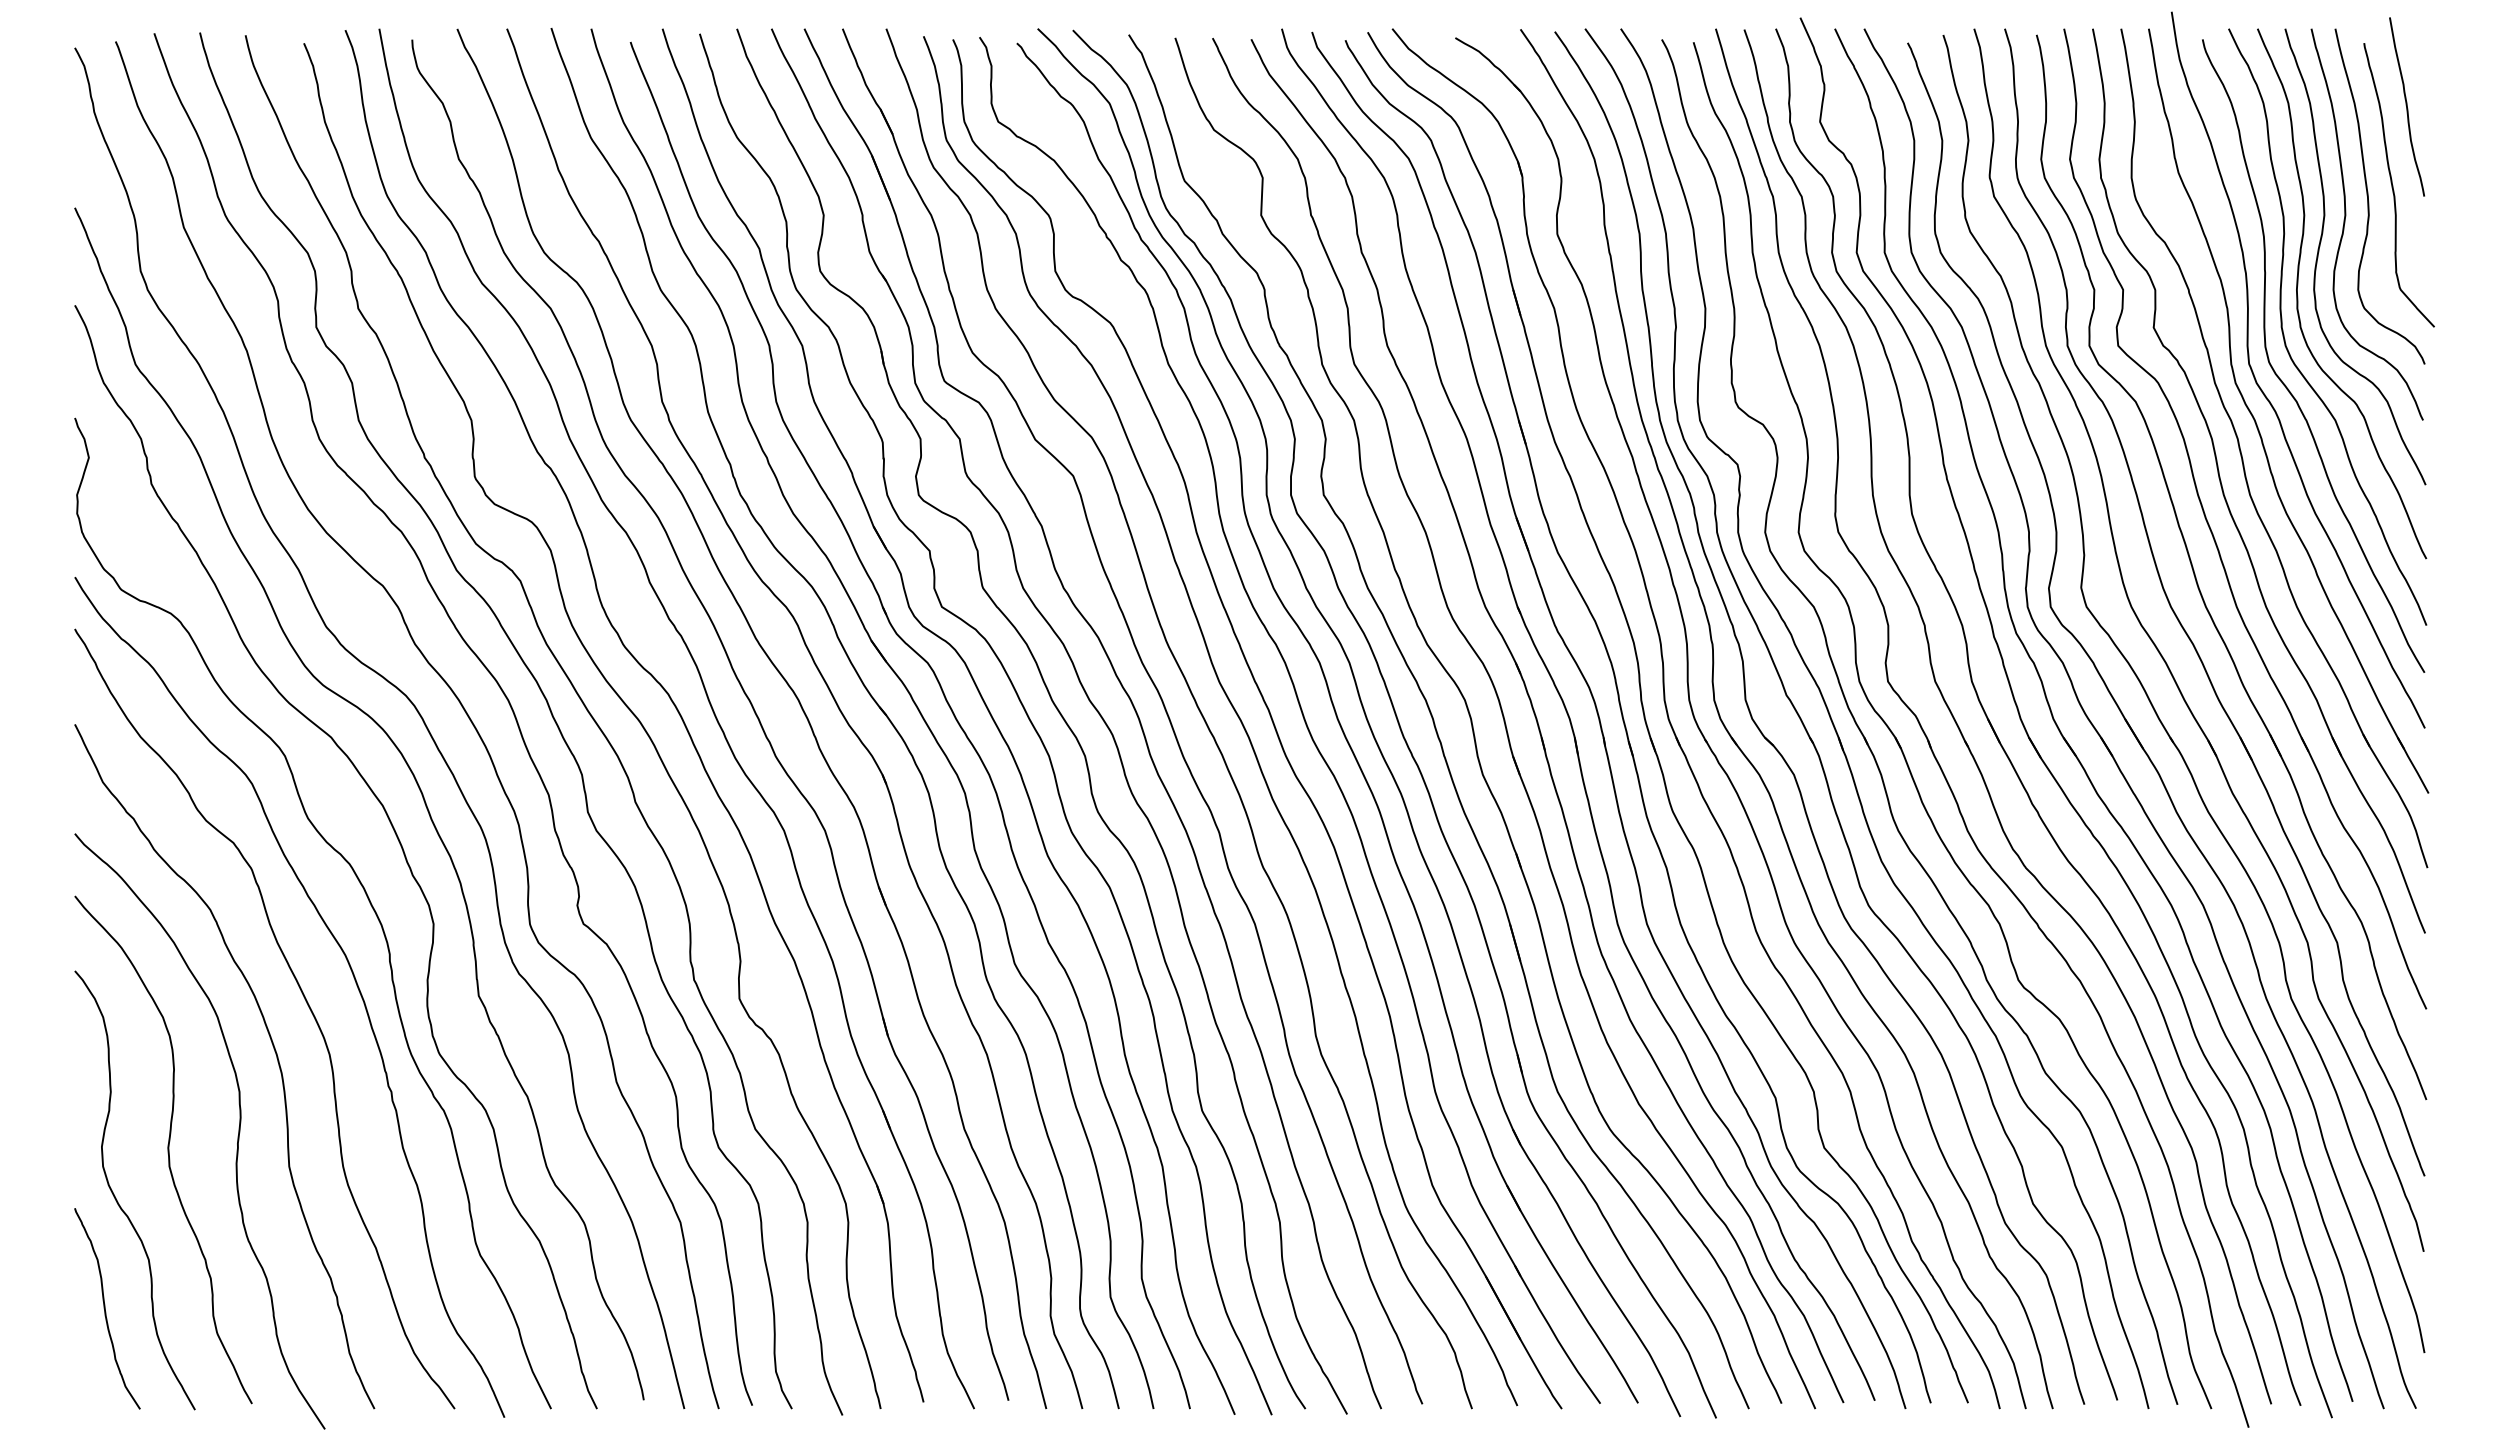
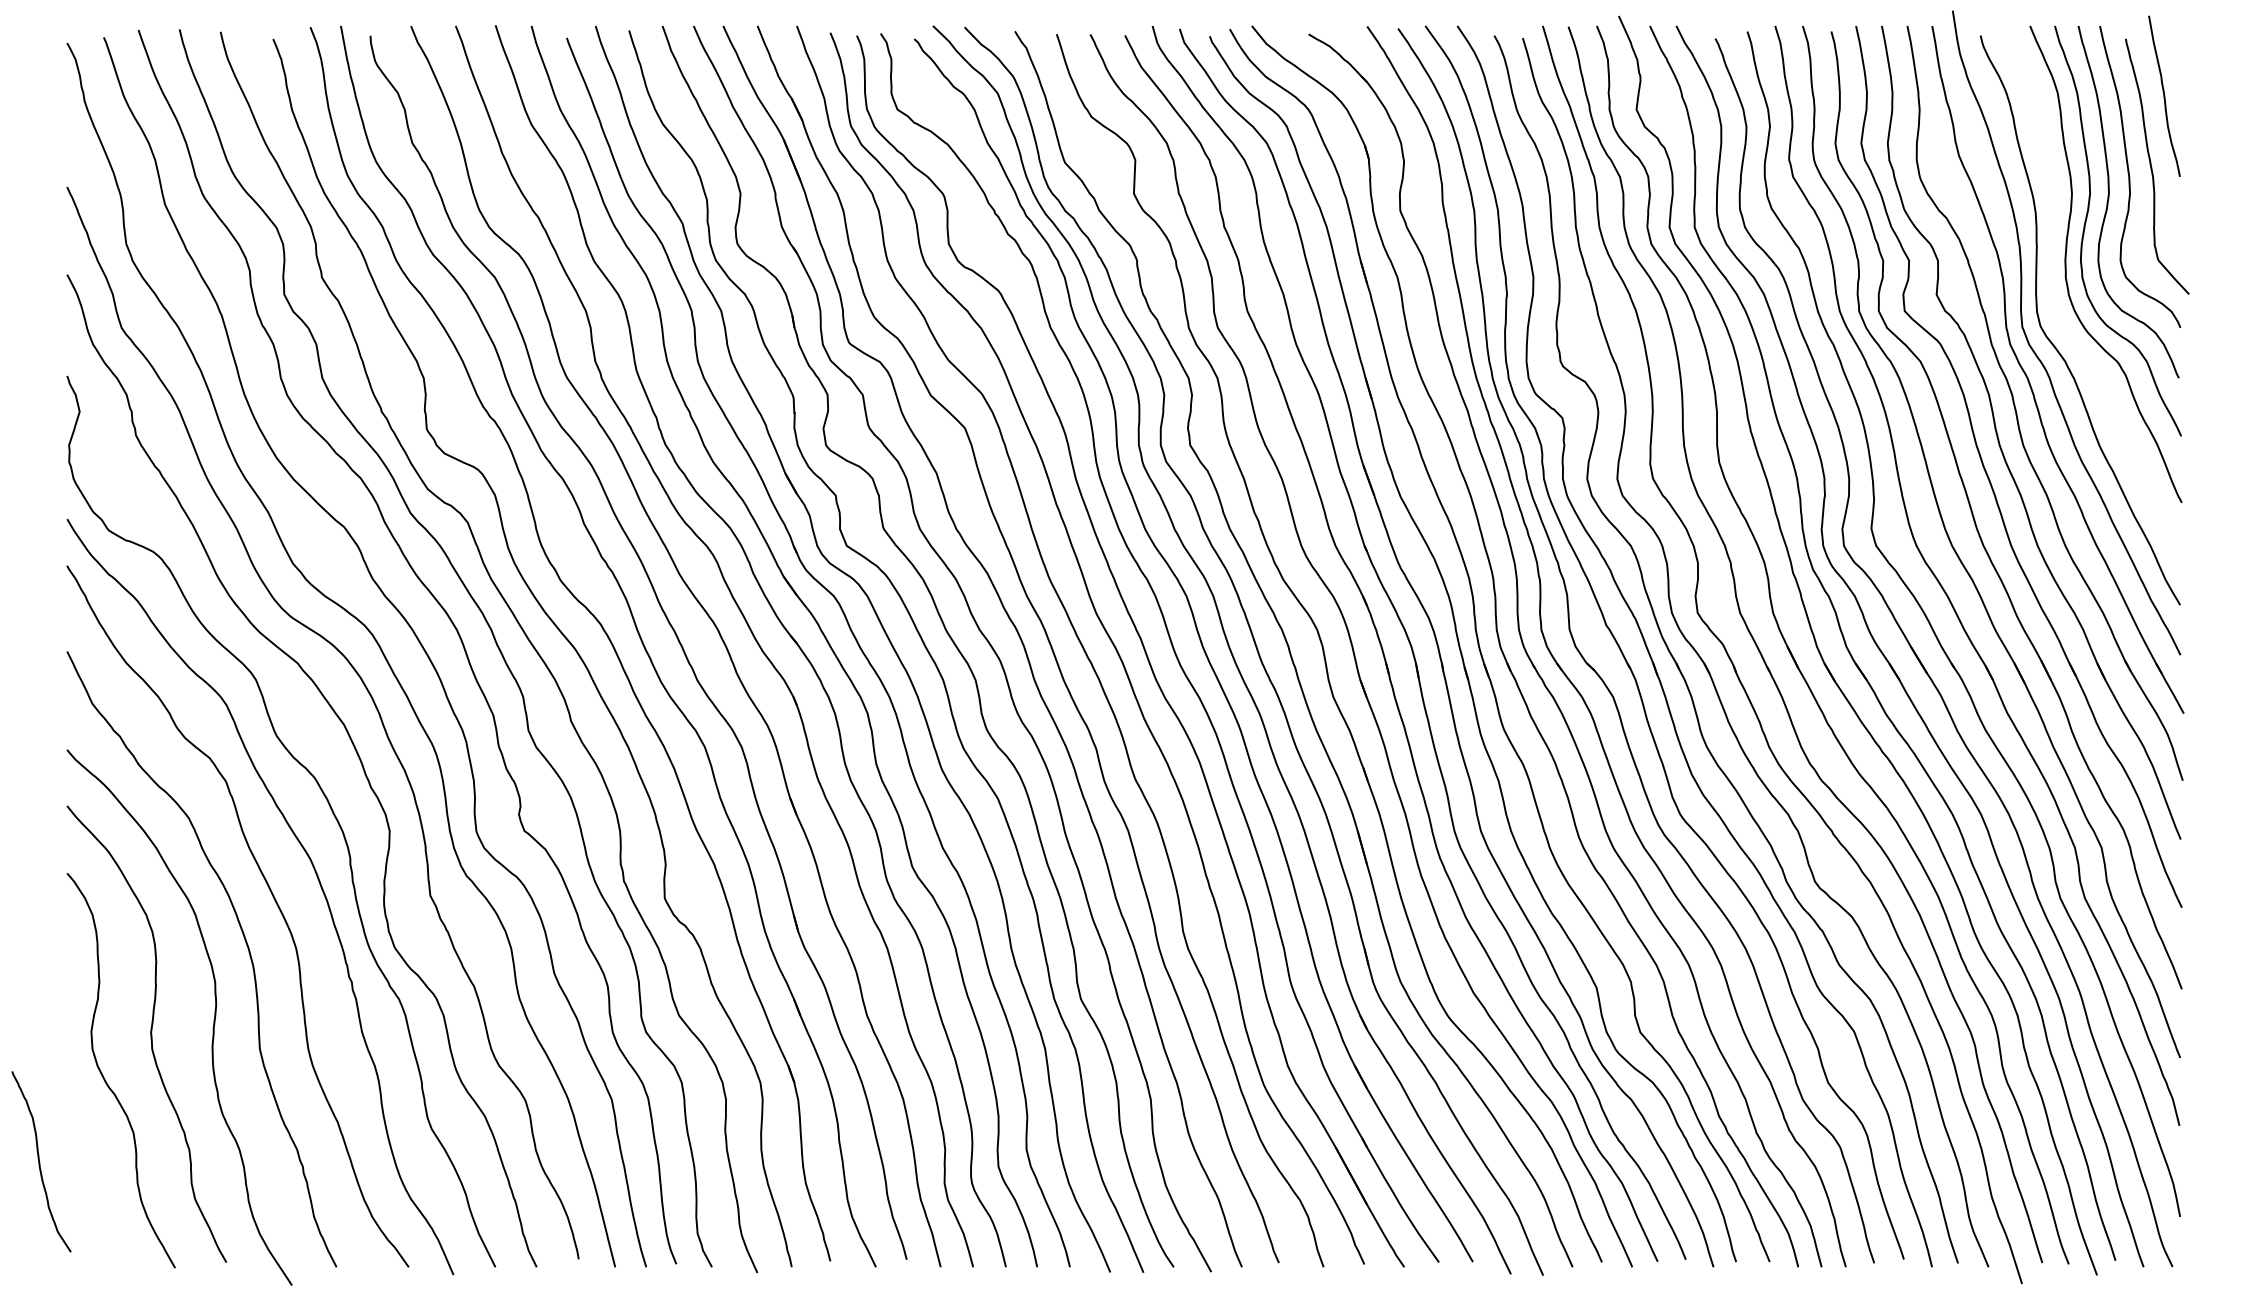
curve: (2284, 334) -> (2054, 300), removed
curve: (105, 1308) -> (39, 1161), moved

